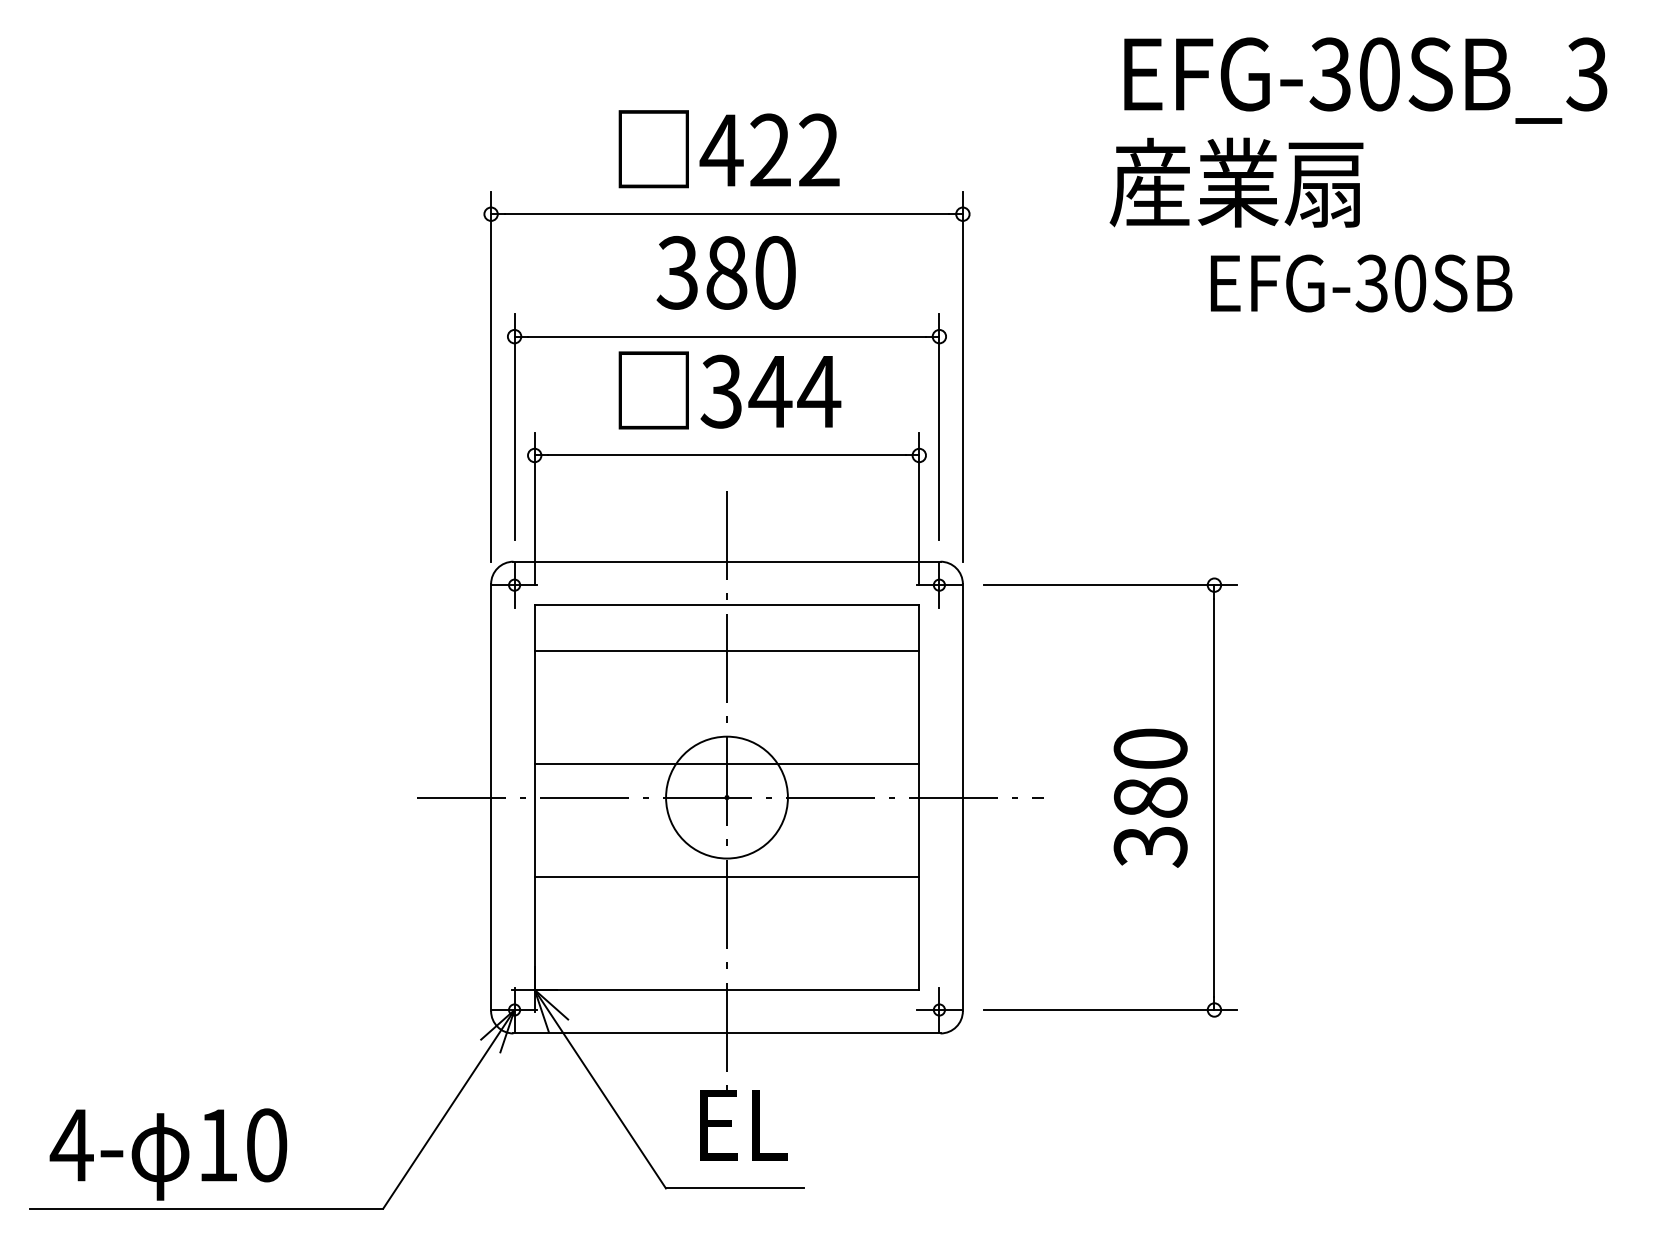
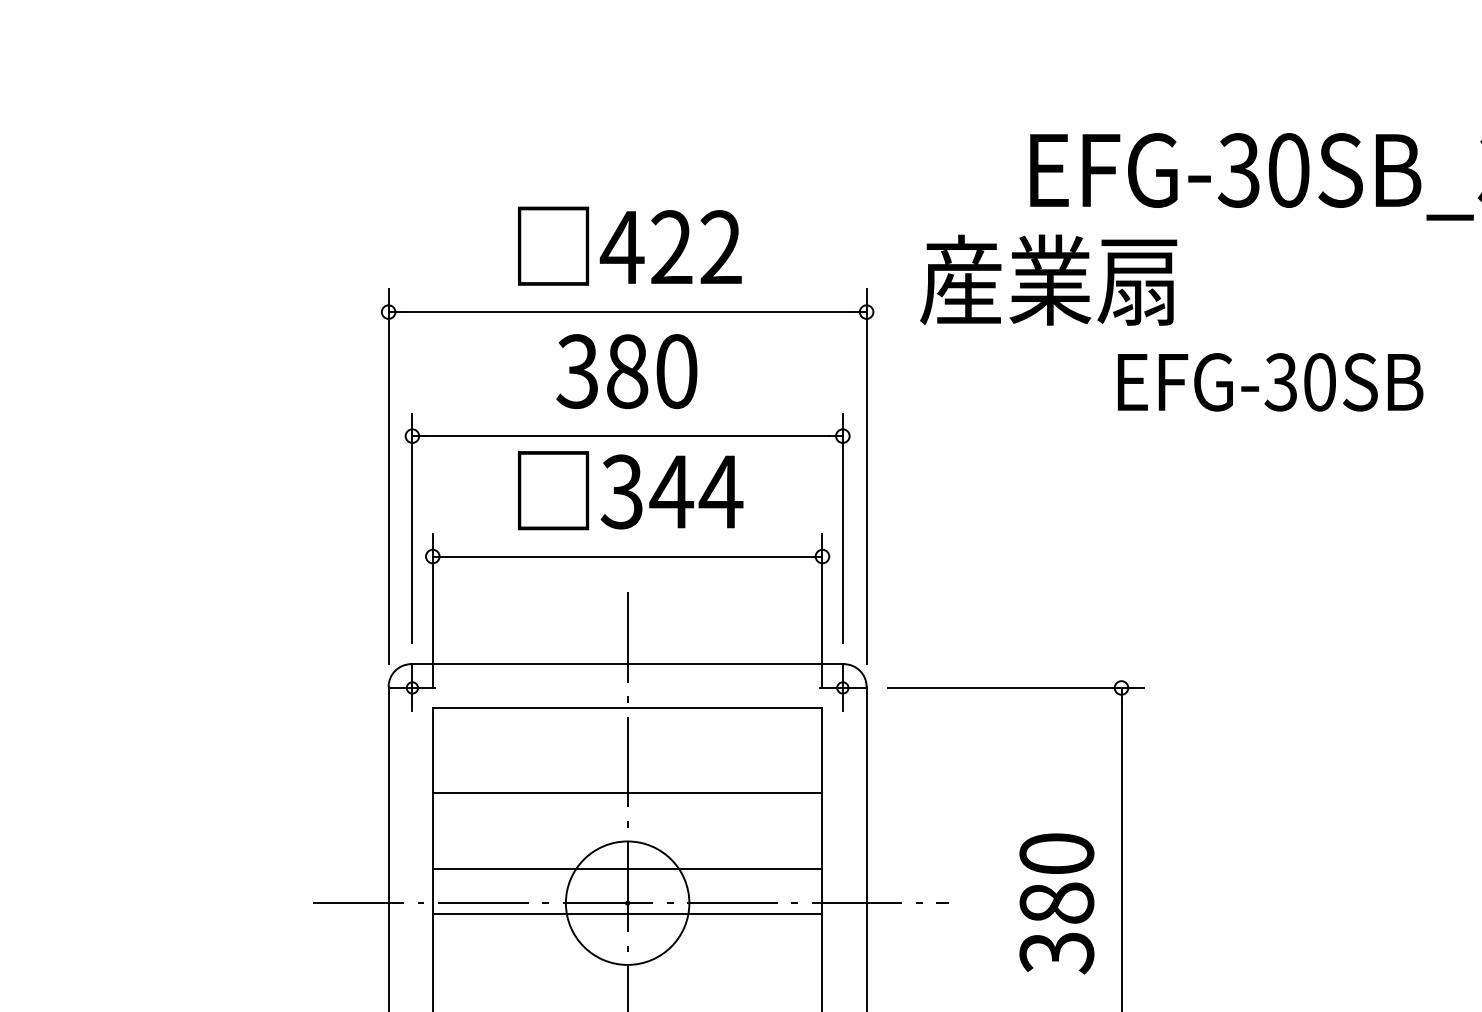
text: (1236, 182) -> (1048, 279), moved
line: (726, 650) -> (627, 792), moved
line: (726, 876) -> (627, 914), moved

